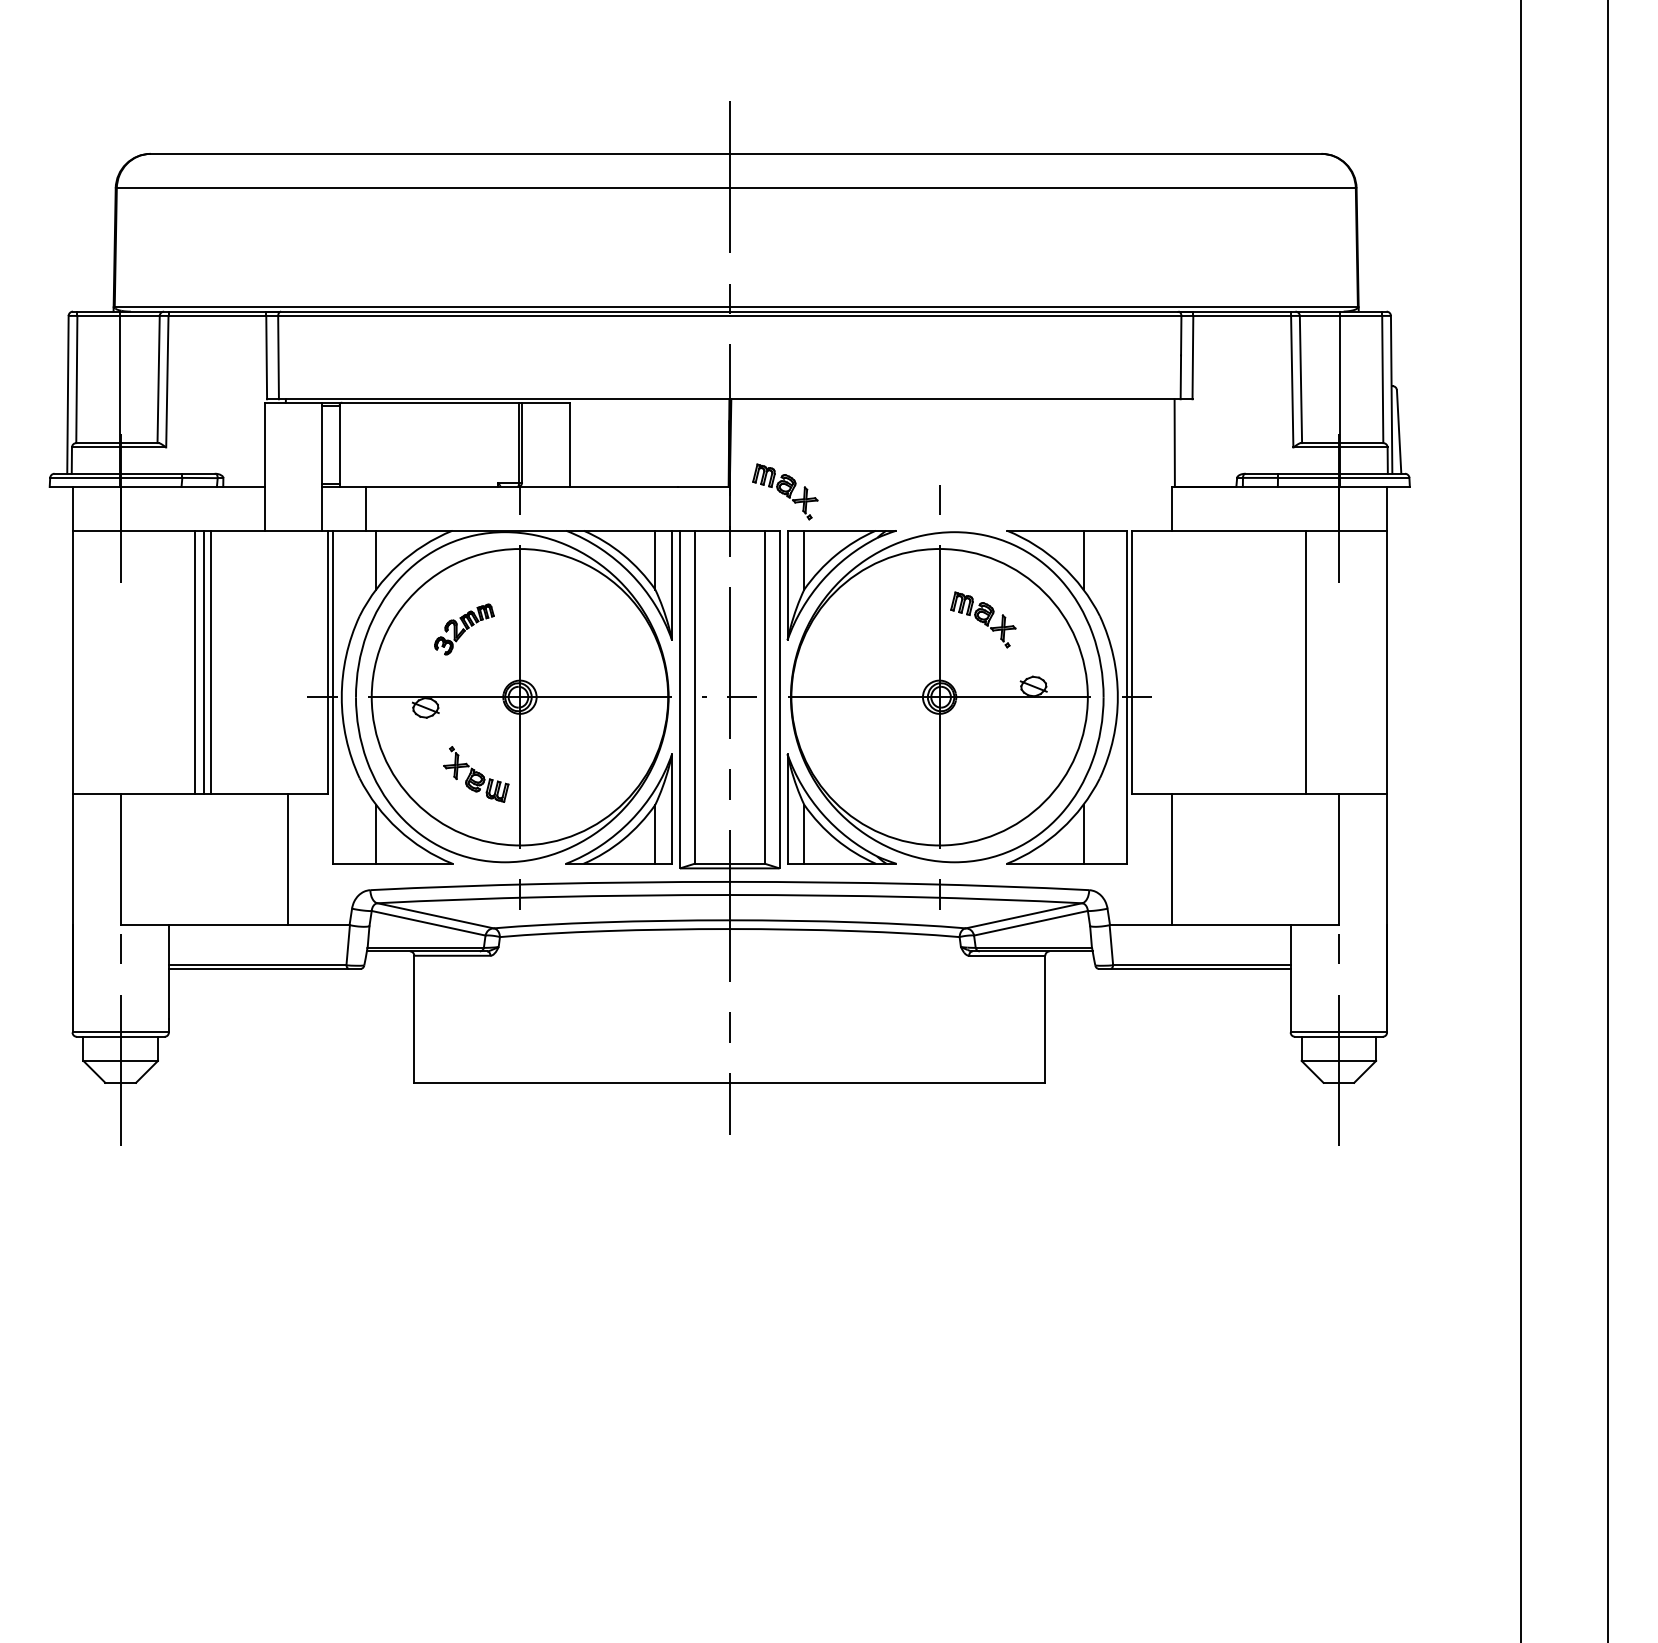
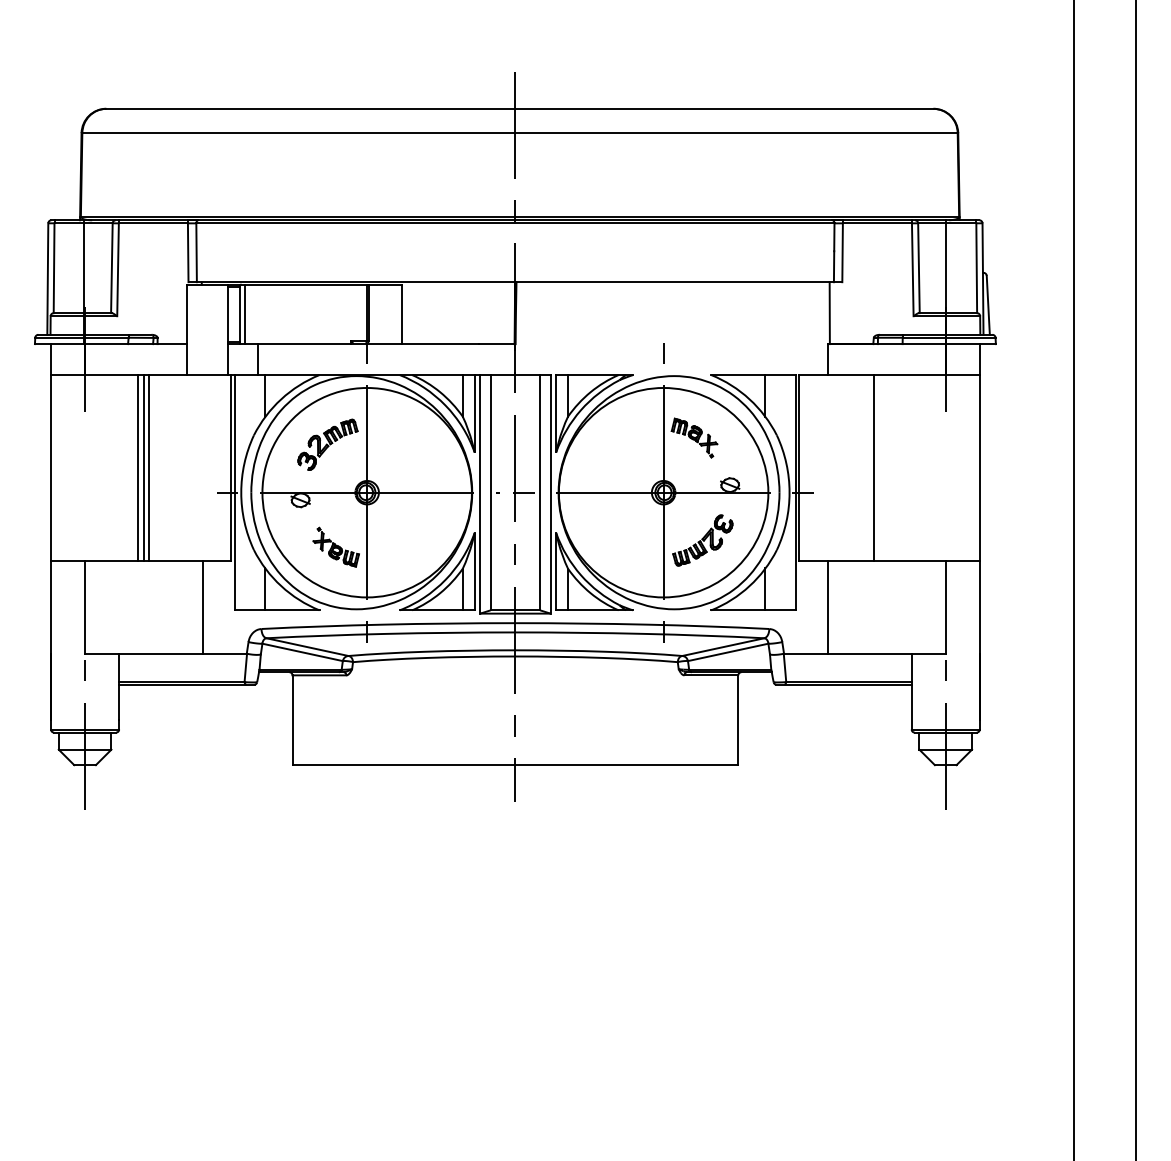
line: (346, 444) -> (244, 314), added
part: (785, 491) -> (554, 347), removed
part: (464, 629) -> (327, 444), size x1.43
line: (1305, 661) -> (874, 467), moved
part: (994, 764) -> (702, 540), added

